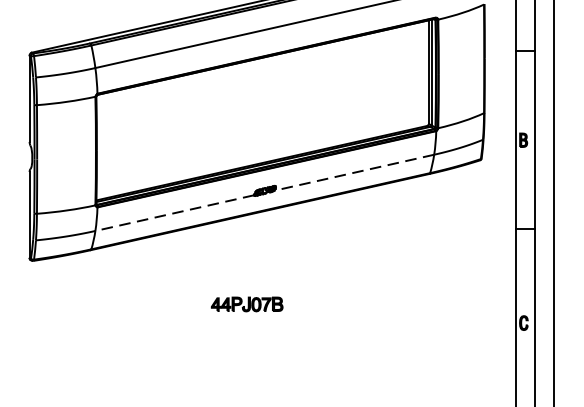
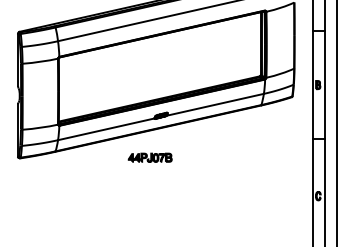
line: (354, 172) -> (215, 104), dashed -> solid
line: (173, 213) -> (105, 129), dashed -> solid
part: (245, 303) -> (149, 157), moved

